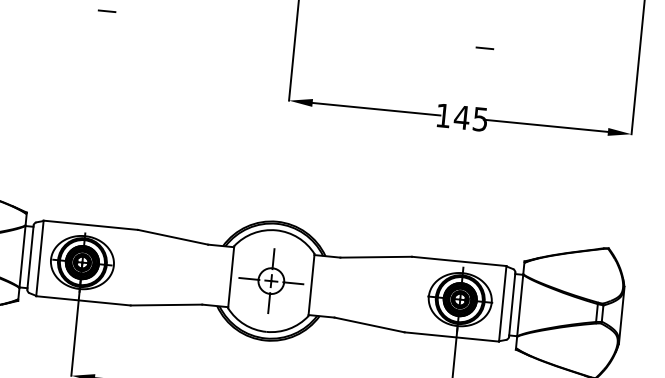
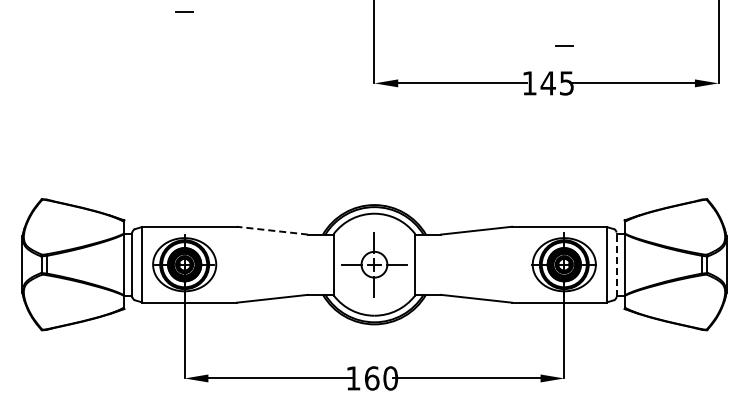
line: (485, 47) -> (564, 45), moved
line: (173, 237) -> (272, 230), solid -> dashed
line: (512, 304) -> (616, 264), solid -> dashed

